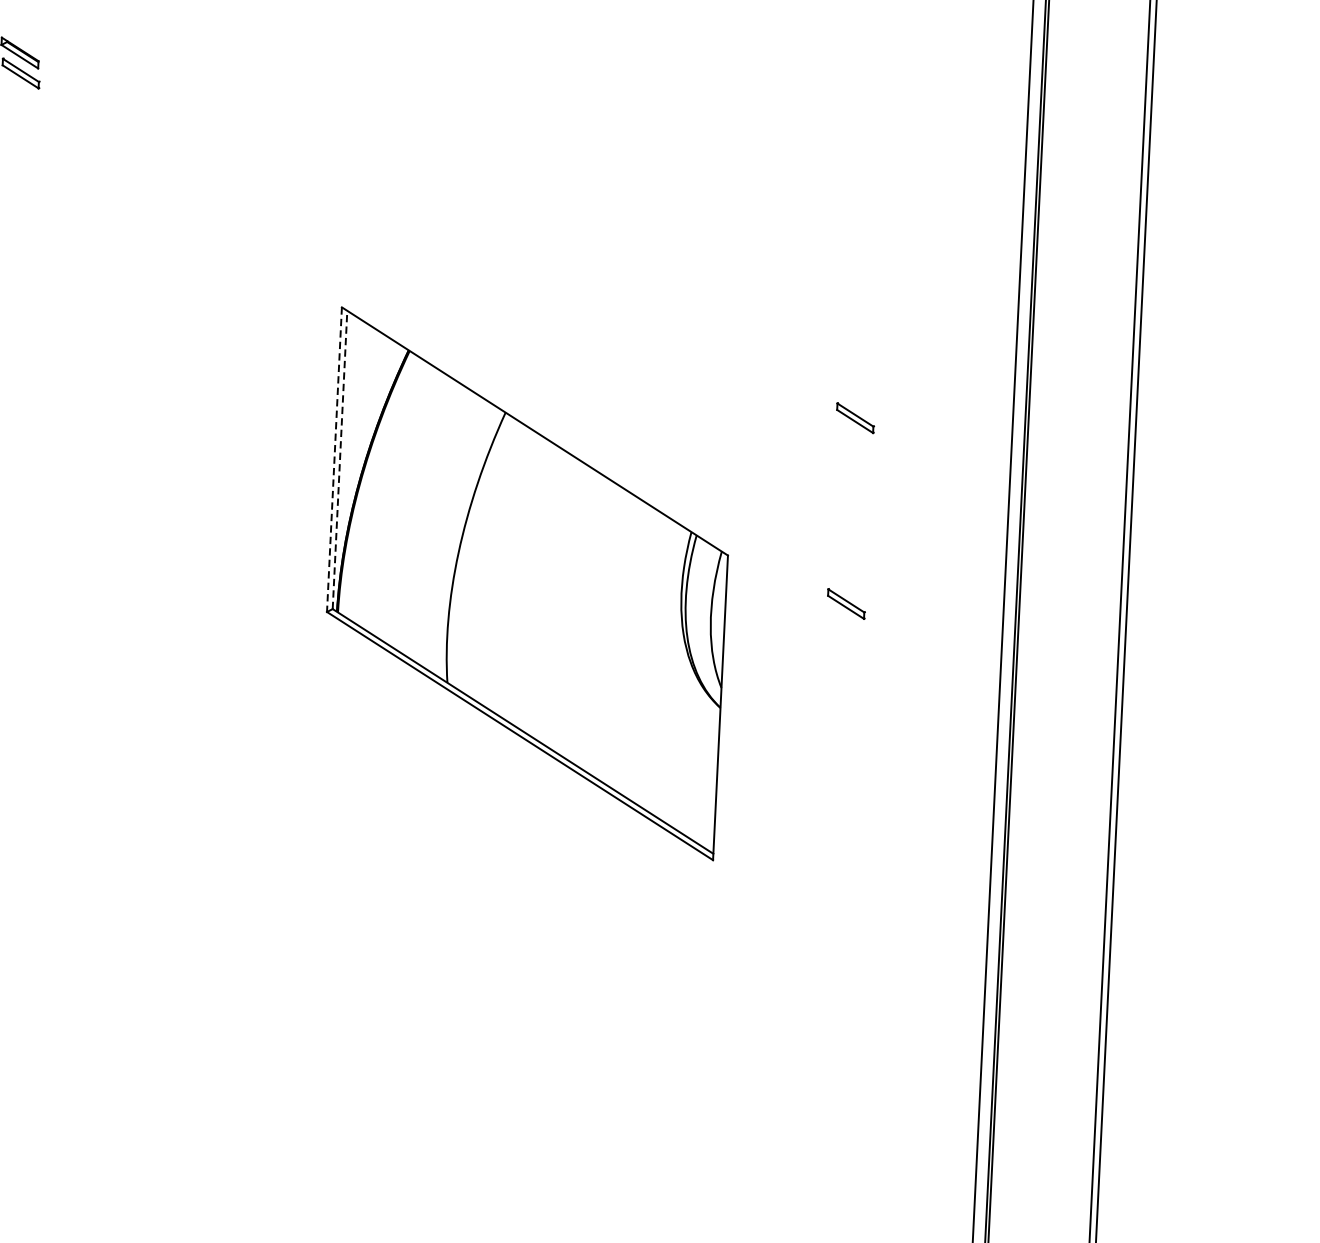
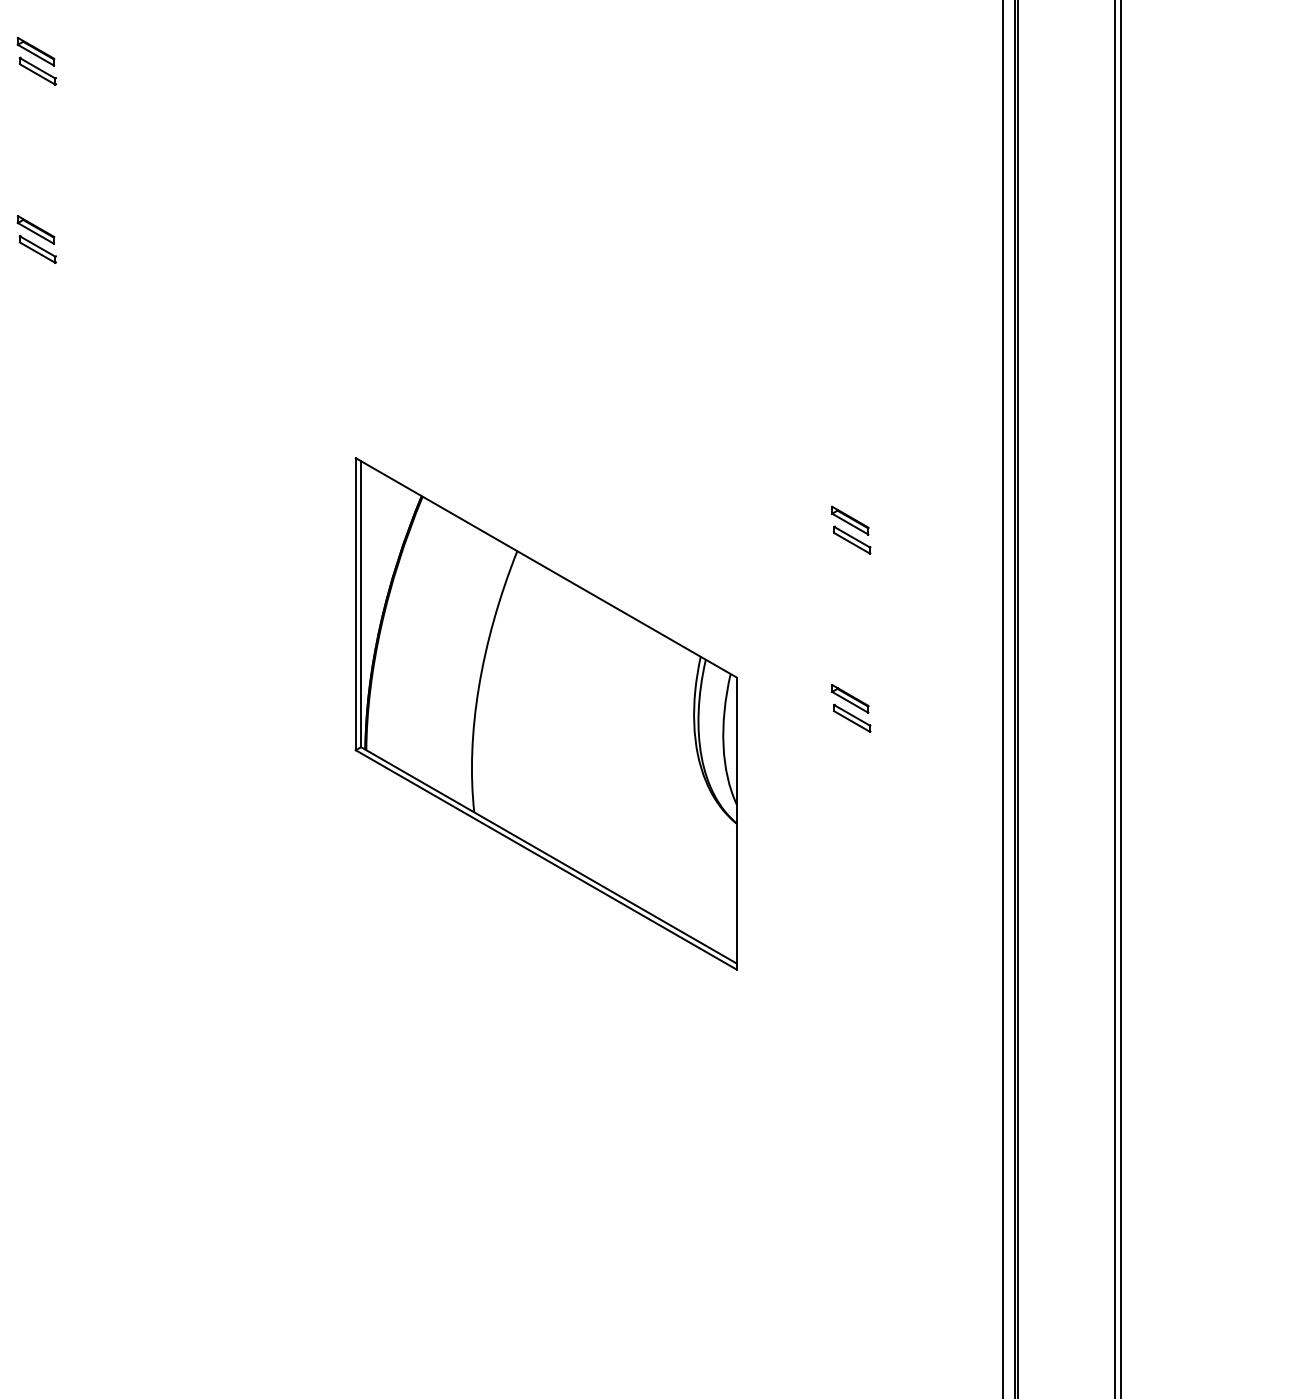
part: (854, 397) -> (850, 520), added
line: (334, 459) -> (355, 604), dashed -> solid
line: (340, 460) -> (361, 604), dashed -> solid
part: (845, 583) -> (850, 698), added

